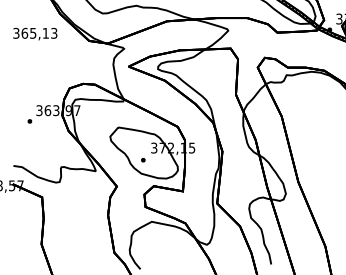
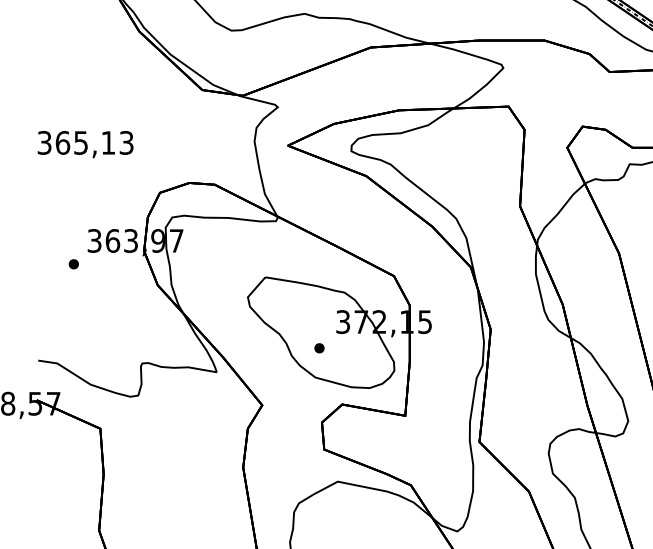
text: (35, 33) -> (85, 143), moved

